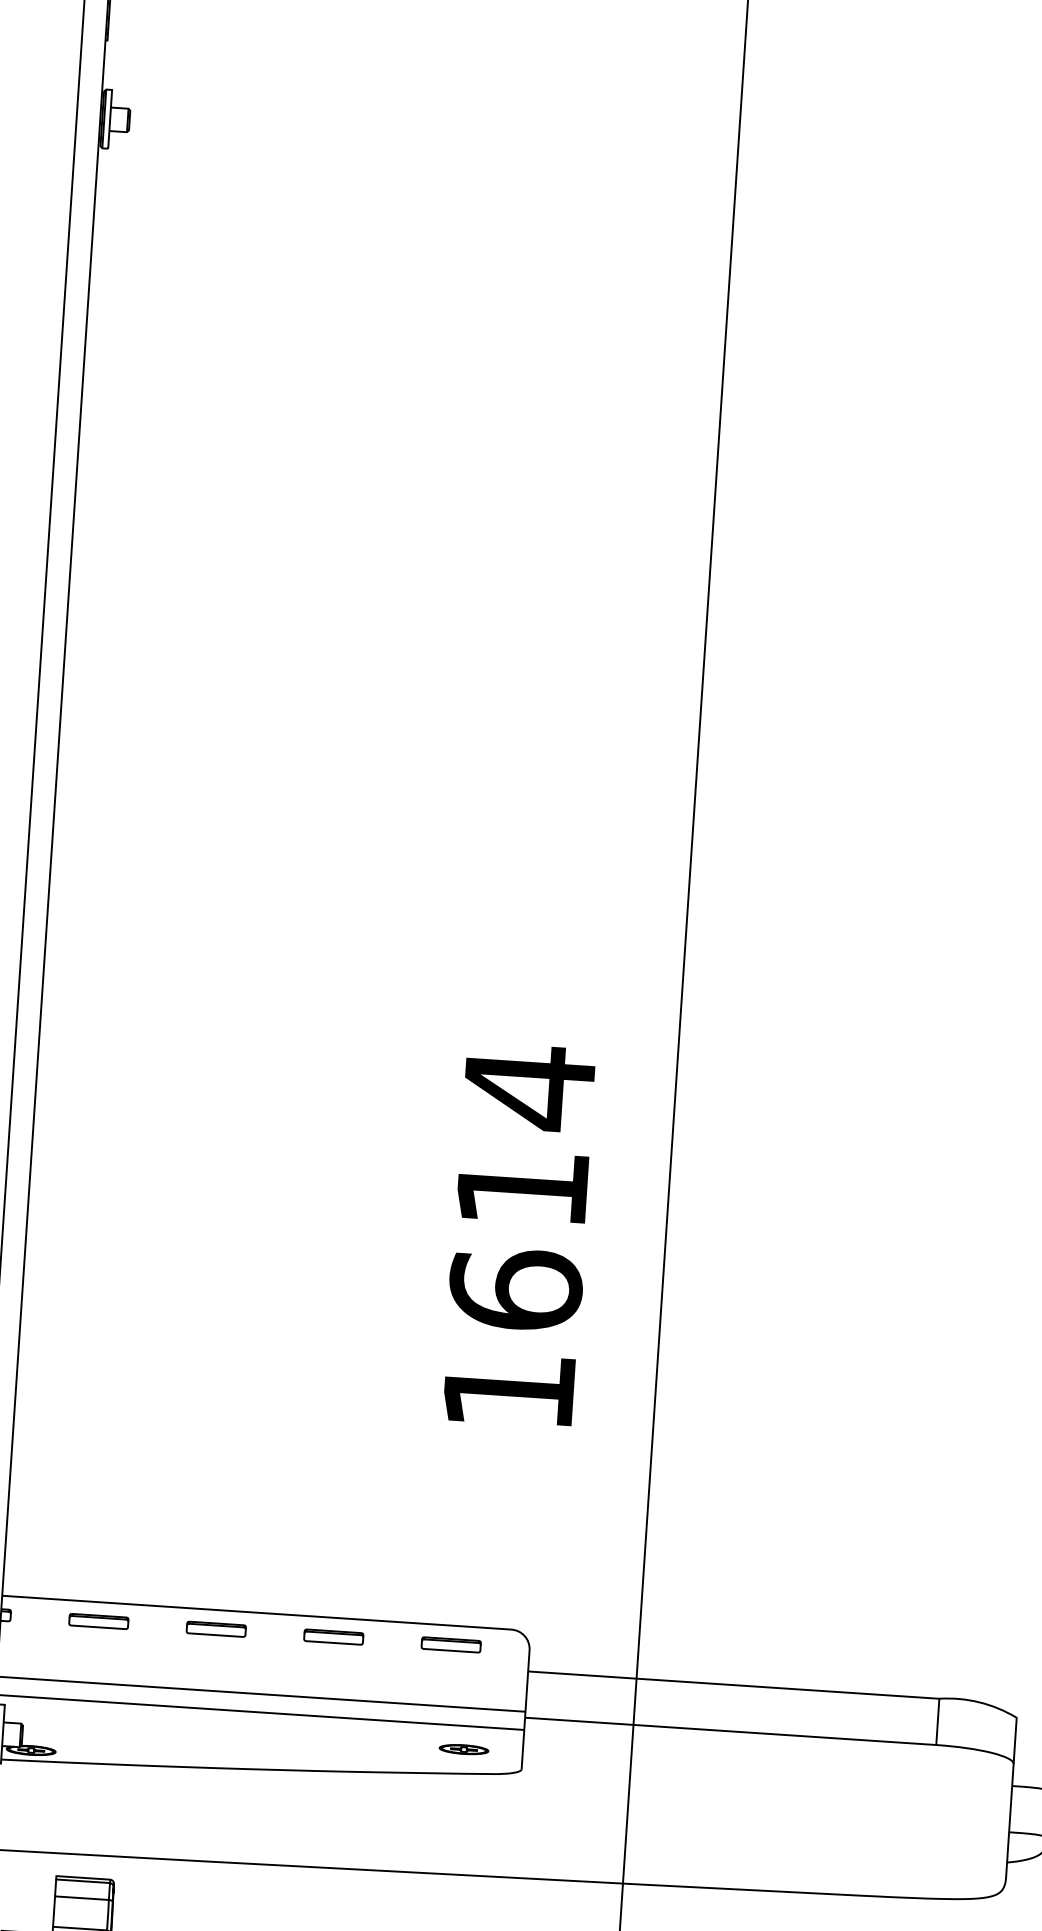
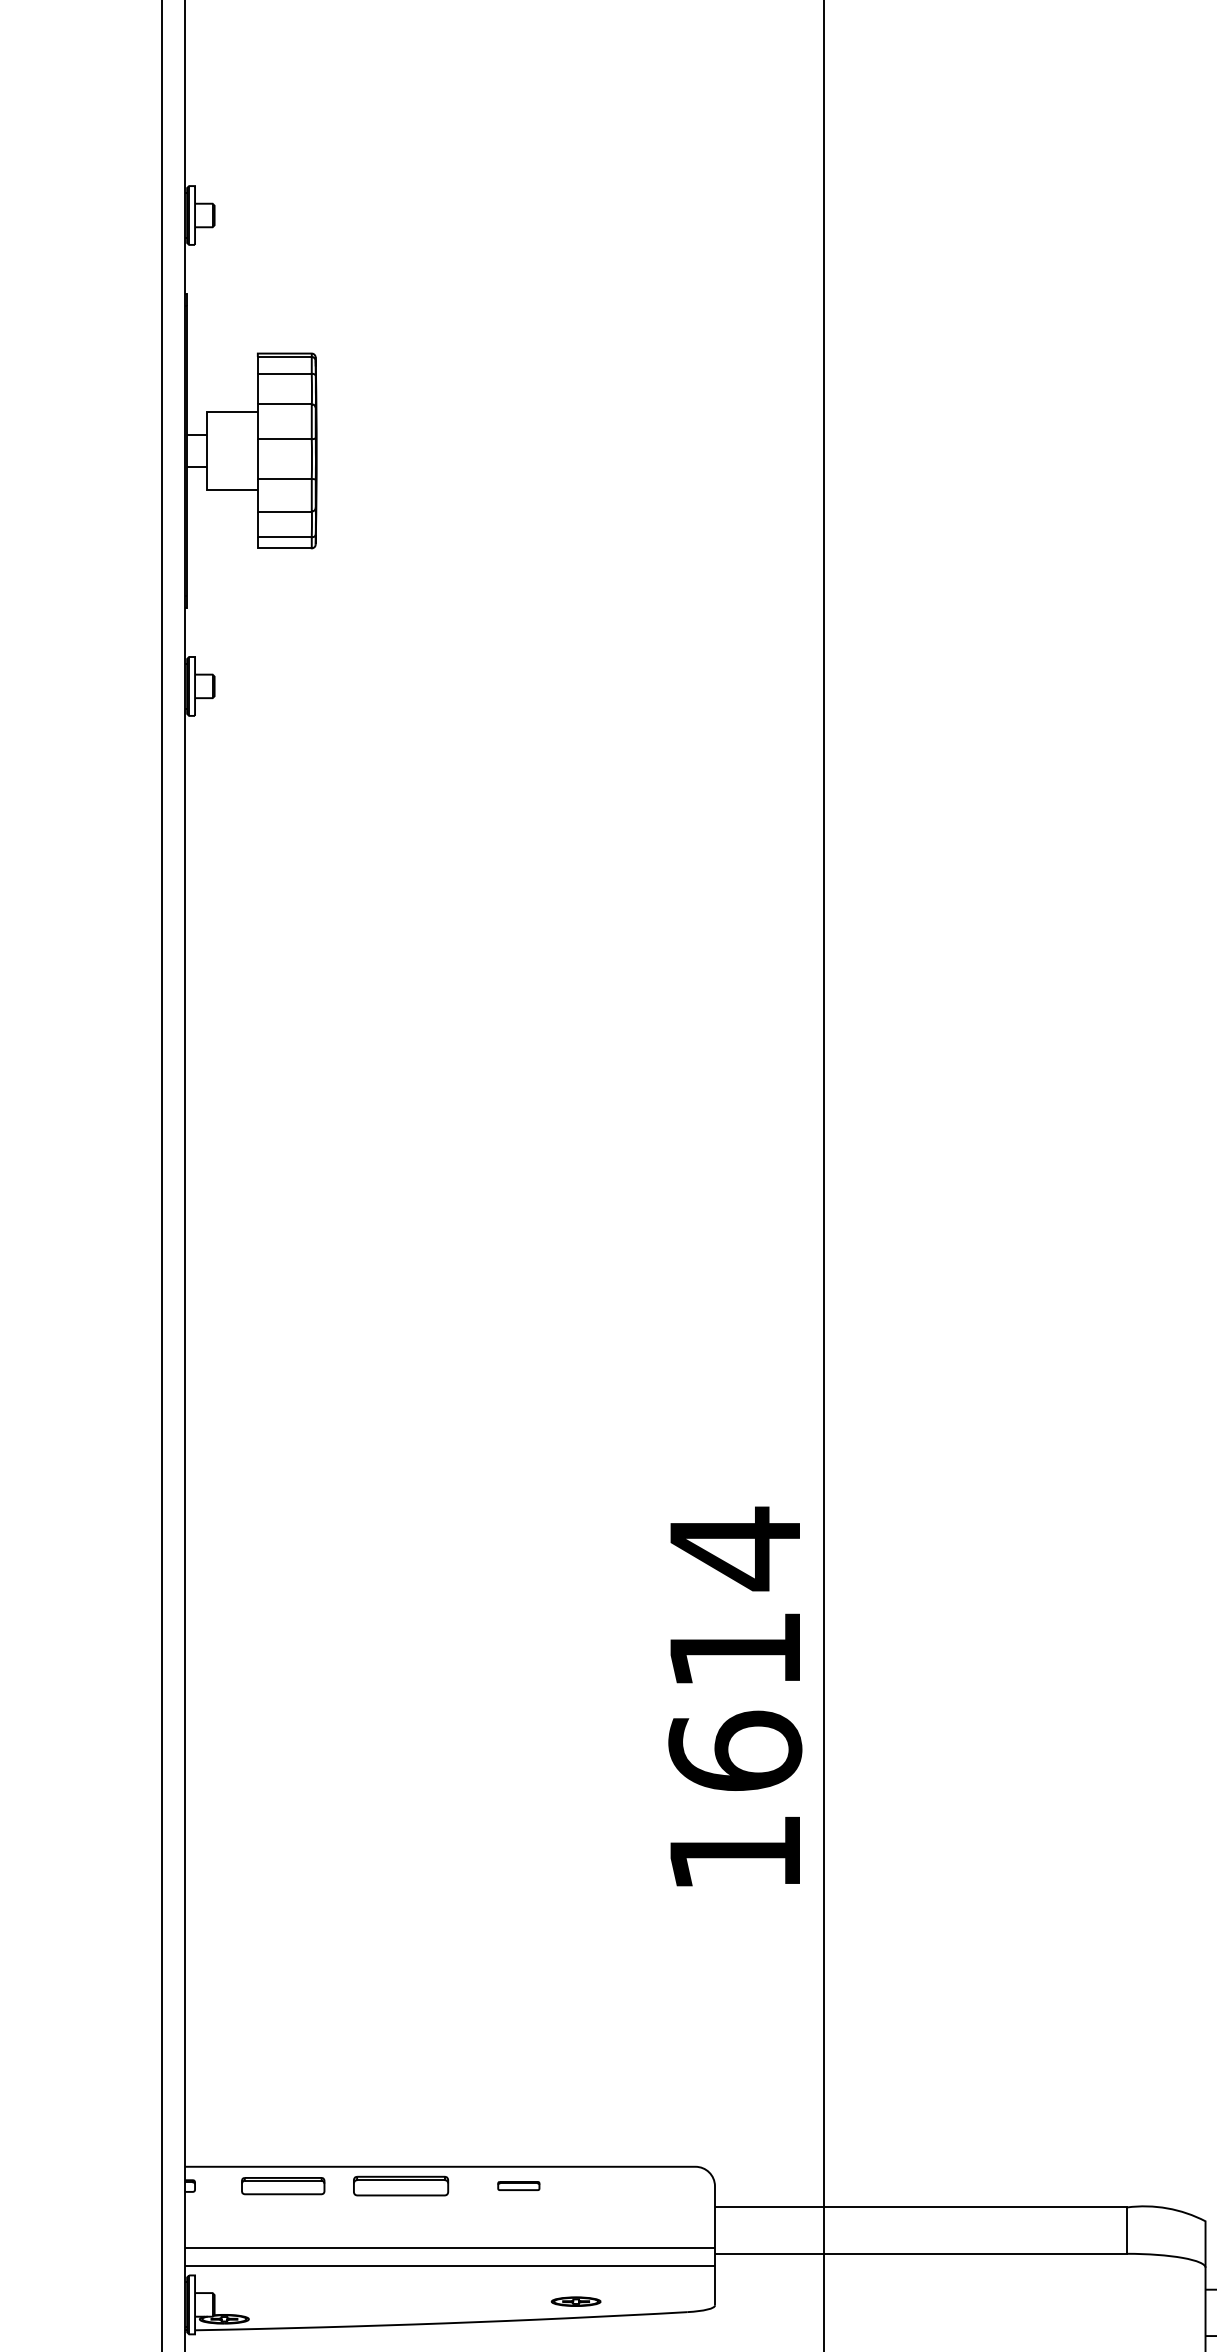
text: (519, 1234) -> (735, 1696), moved
part: (99, 1620) -> (283, 2185), size x1.4
part: (215, 1628) -> (400, 2185), size x1.6
part: (333, 1636) -> (518, 2185), size x0.7
part: (451, 1644) -> (636, 2185), removed
part: (463, 1749) -> (575, 2301), moved

